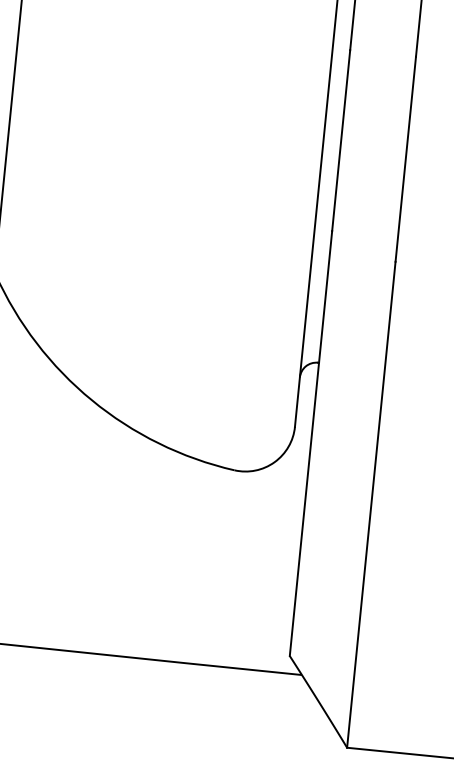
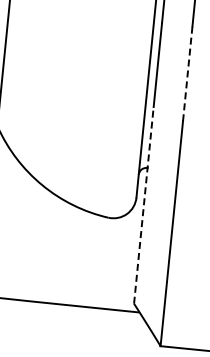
line: (405, 158) -> (187, 73), solid -> dashed
line: (310, 443) -> (143, 205), solid -> dashed

